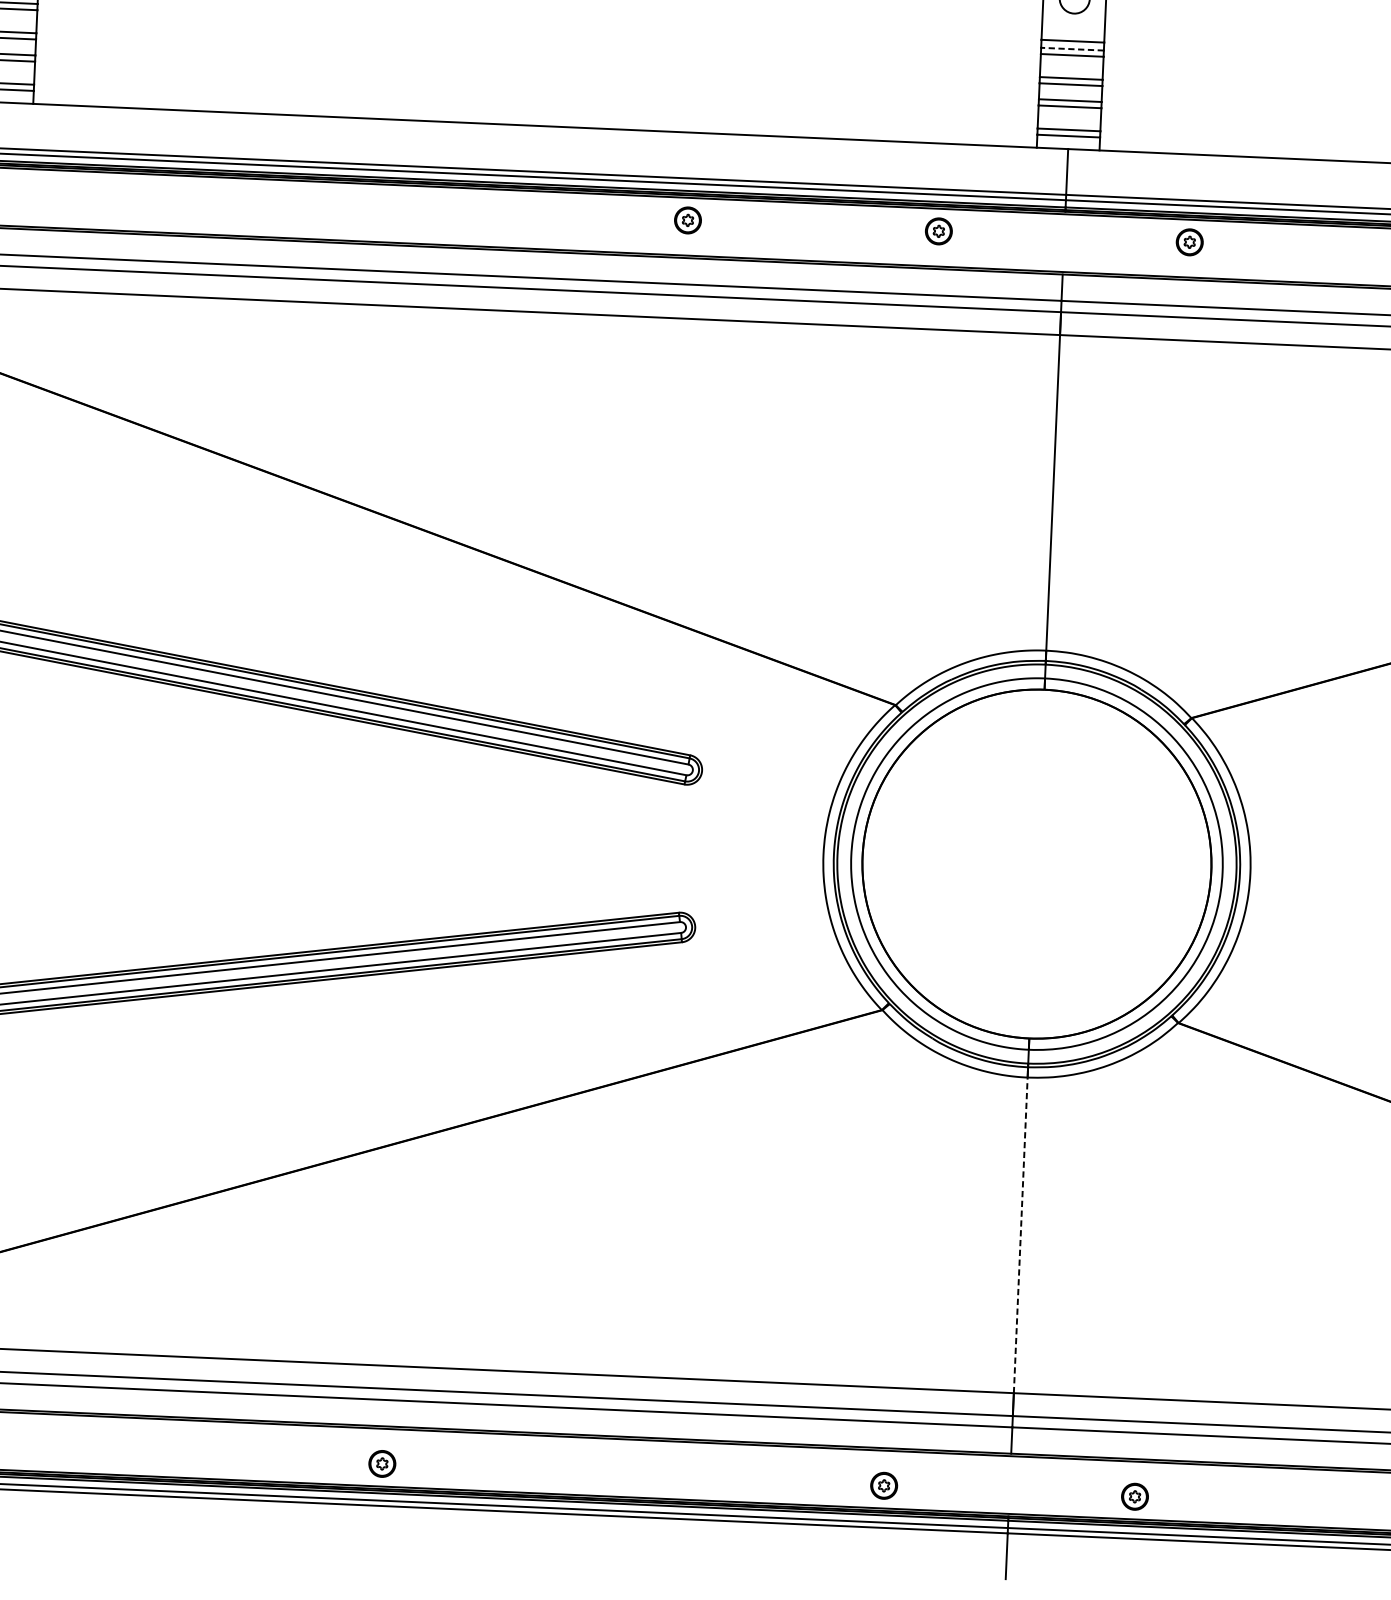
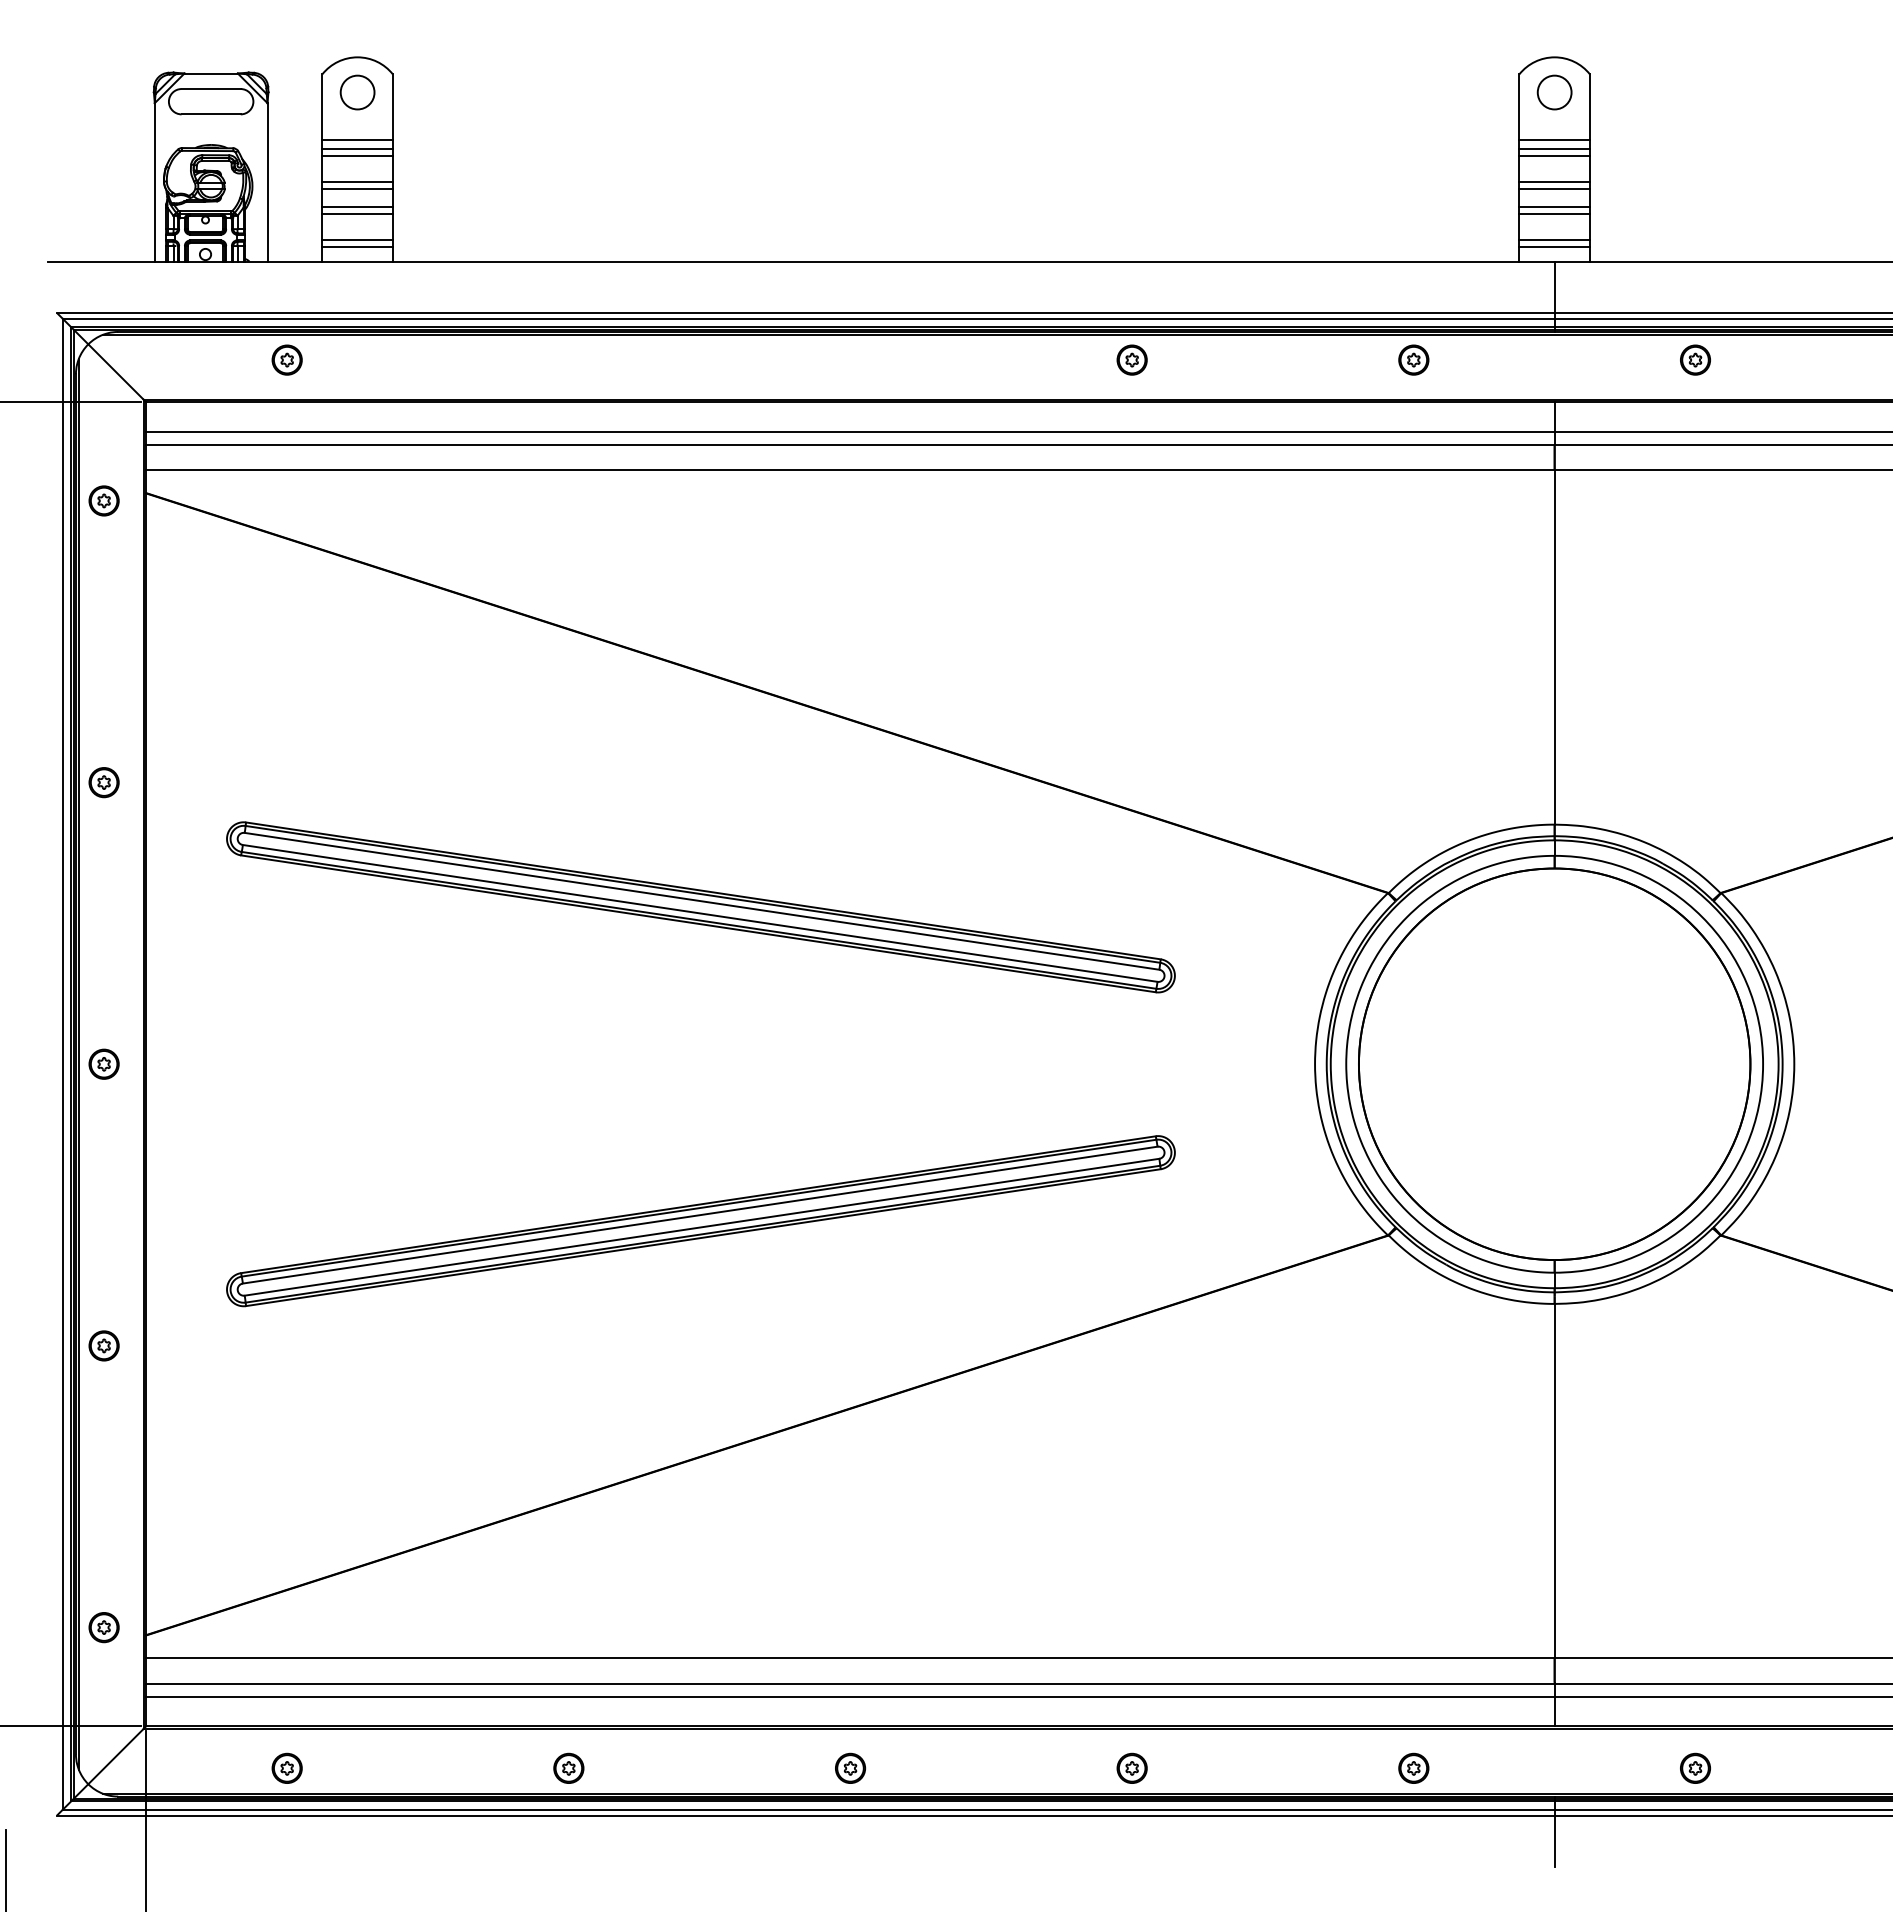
line: (1072, 49) -> (1554, 149), dashed -> solid
line: (1020, 1234) -> (1554, 1480), dashed -> solid
part: (131, 1452) -> (568, 1767), added
part: (632, 1474) -> (1131, 1767), added

